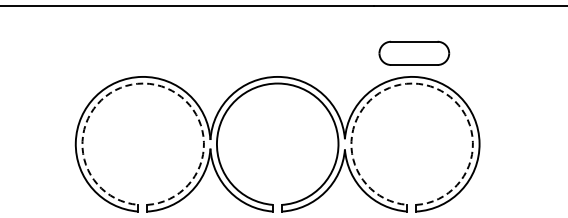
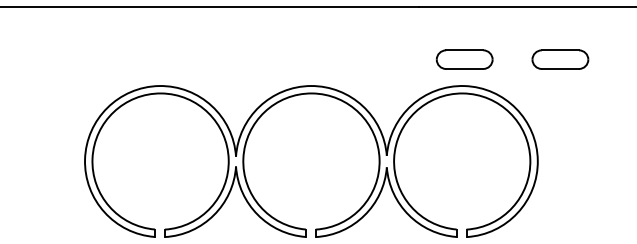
part: (414, 53) -> (464, 59), size x0.71
part: (499, 53) -> (560, 59), added
arc: (143, 83) -> (160, 93), dashed -> solid
arc: (412, 83) -> (462, 93), dashed -> solid

